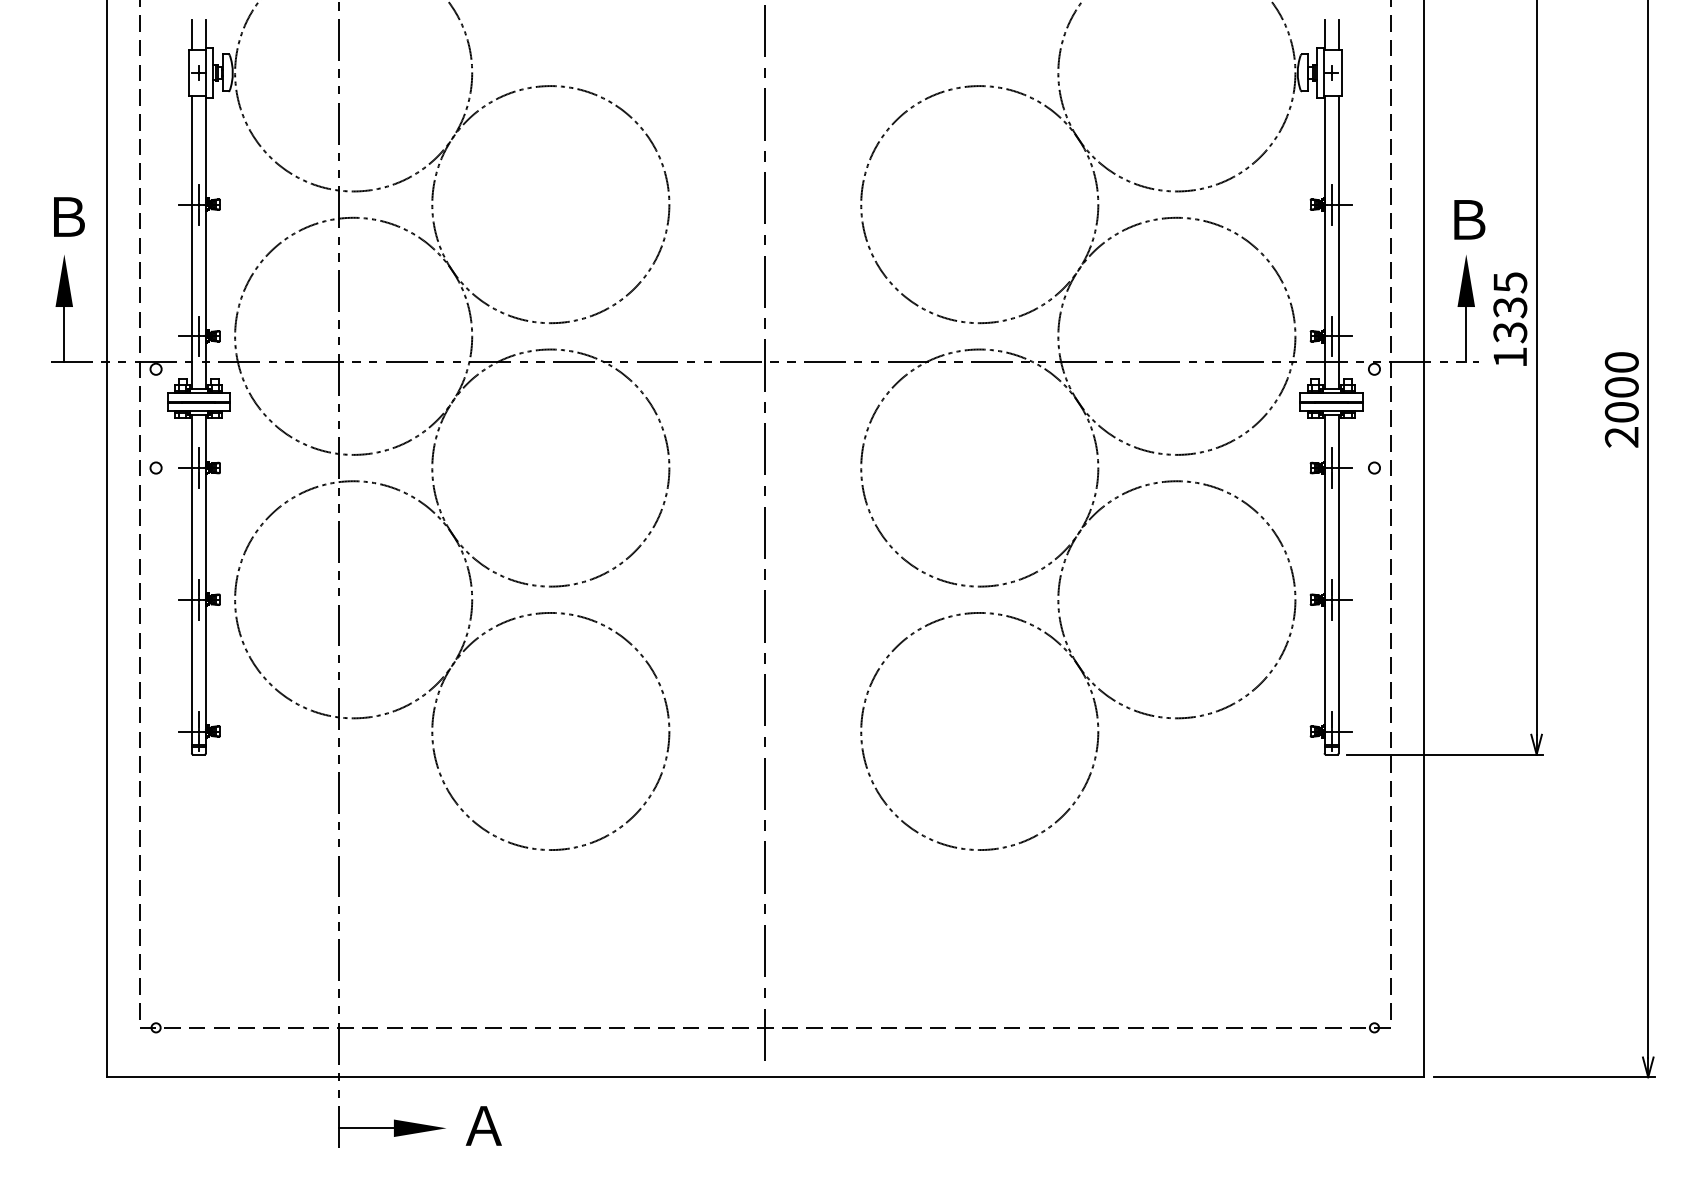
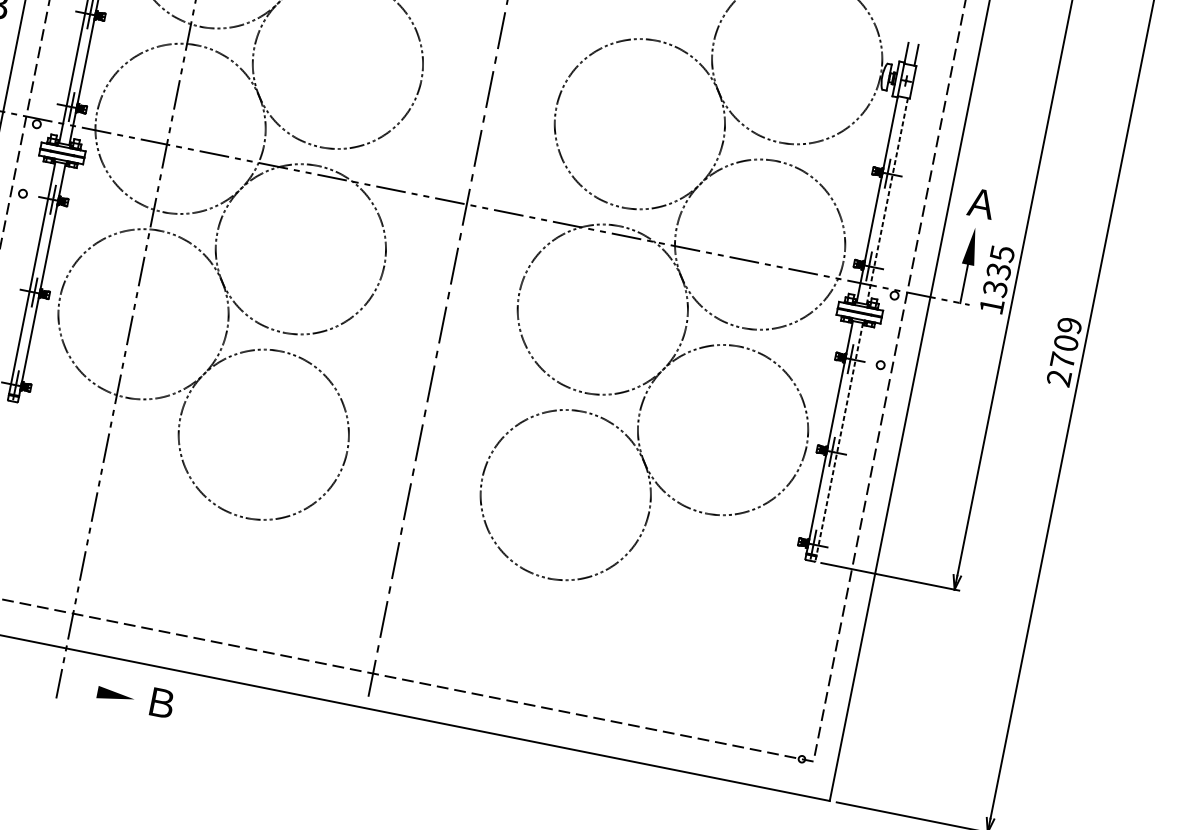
text: (1468, 219) -> (981, 203), Ｂ -> Ａ
line: (1338, 242) -> (887, 201), solid -> dashed
text: (1621, 387) -> (1065, 343), 2000 -> 2709
line: (1338, 584) -> (839, 442), solid -> dashed
text: (483, 1125) -> (160, 702), Ａ -> Ｂ
line: (366, 1128) -> (78, 688), removed

